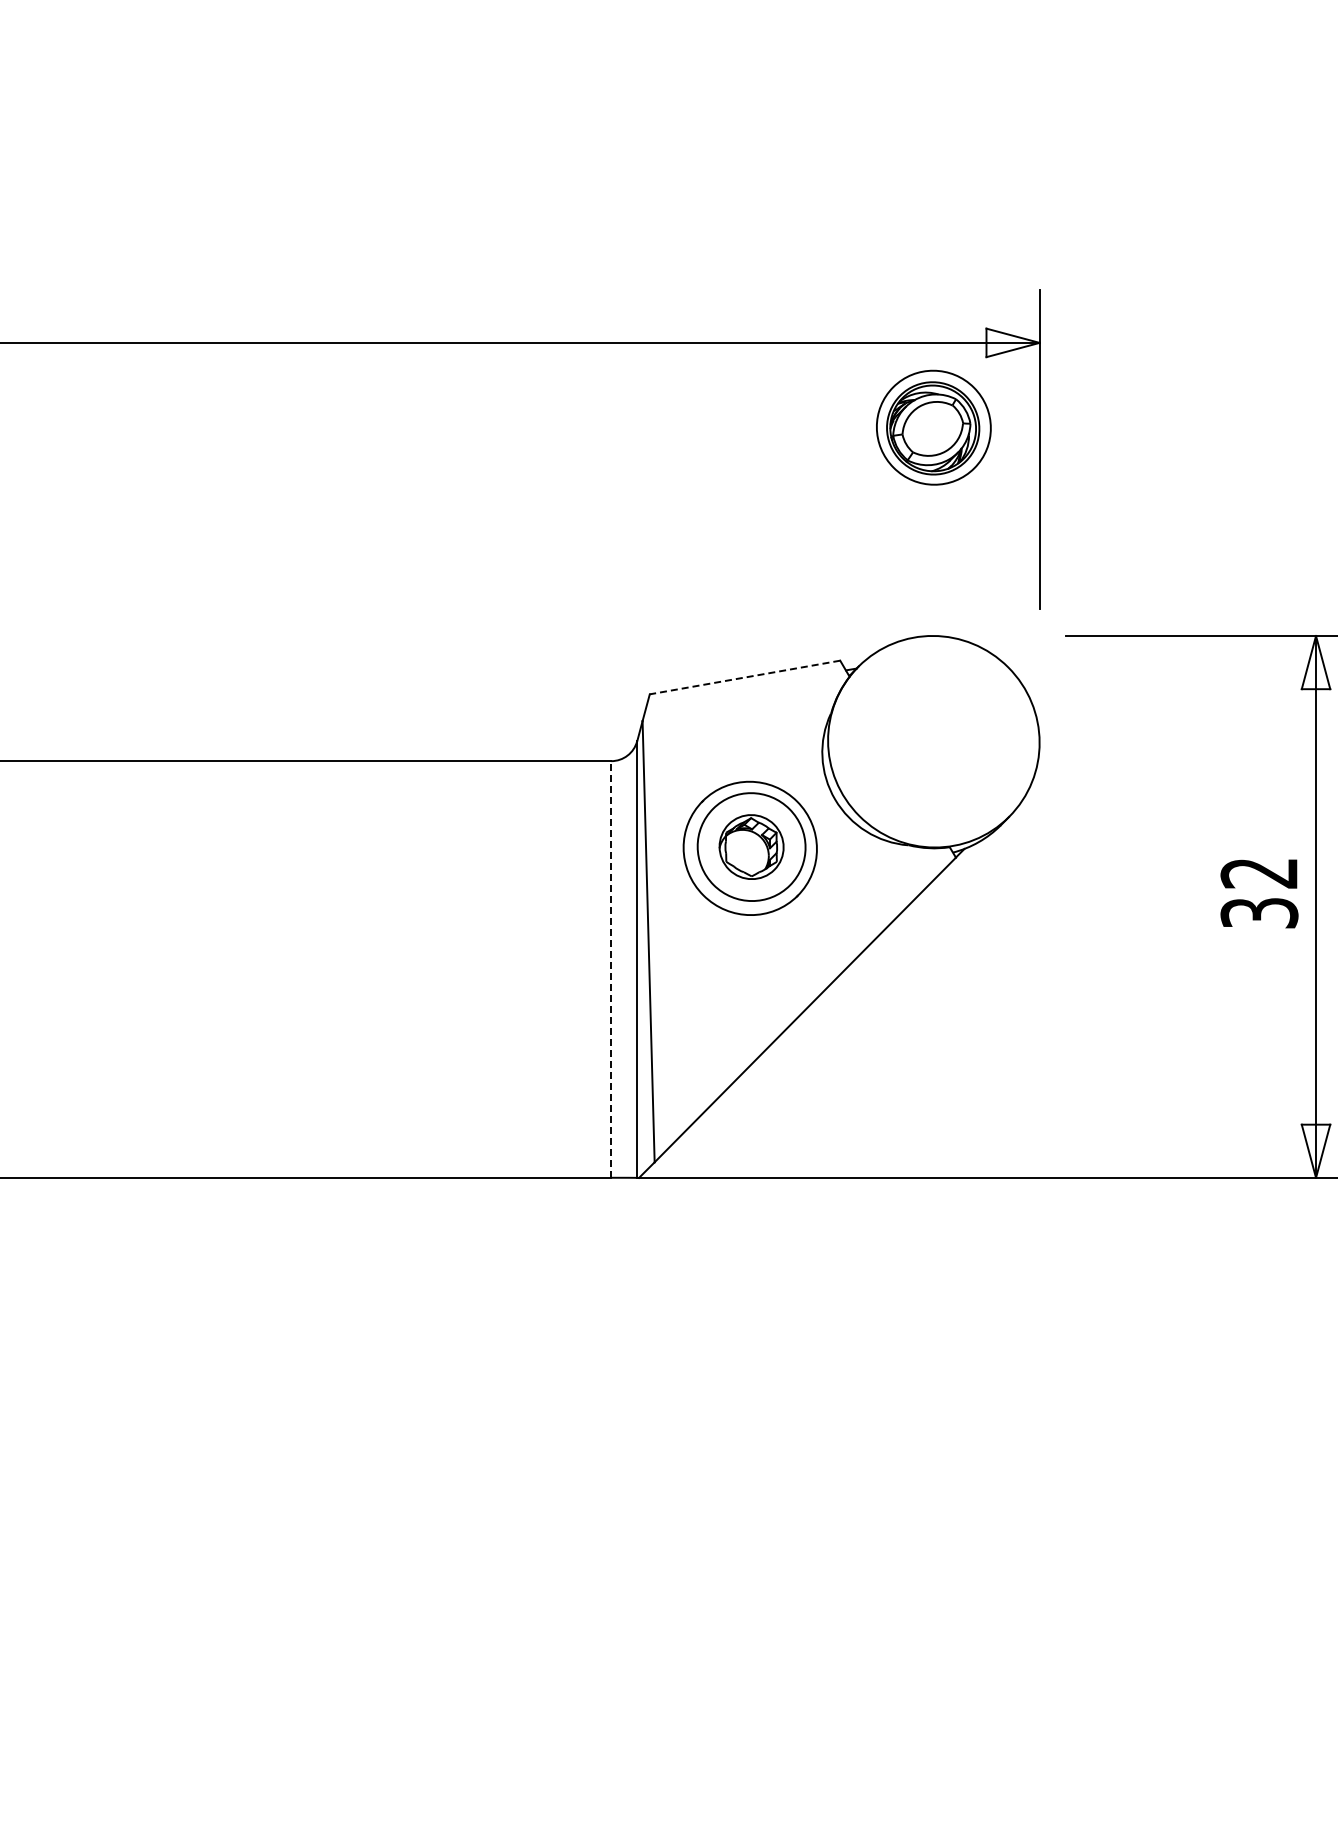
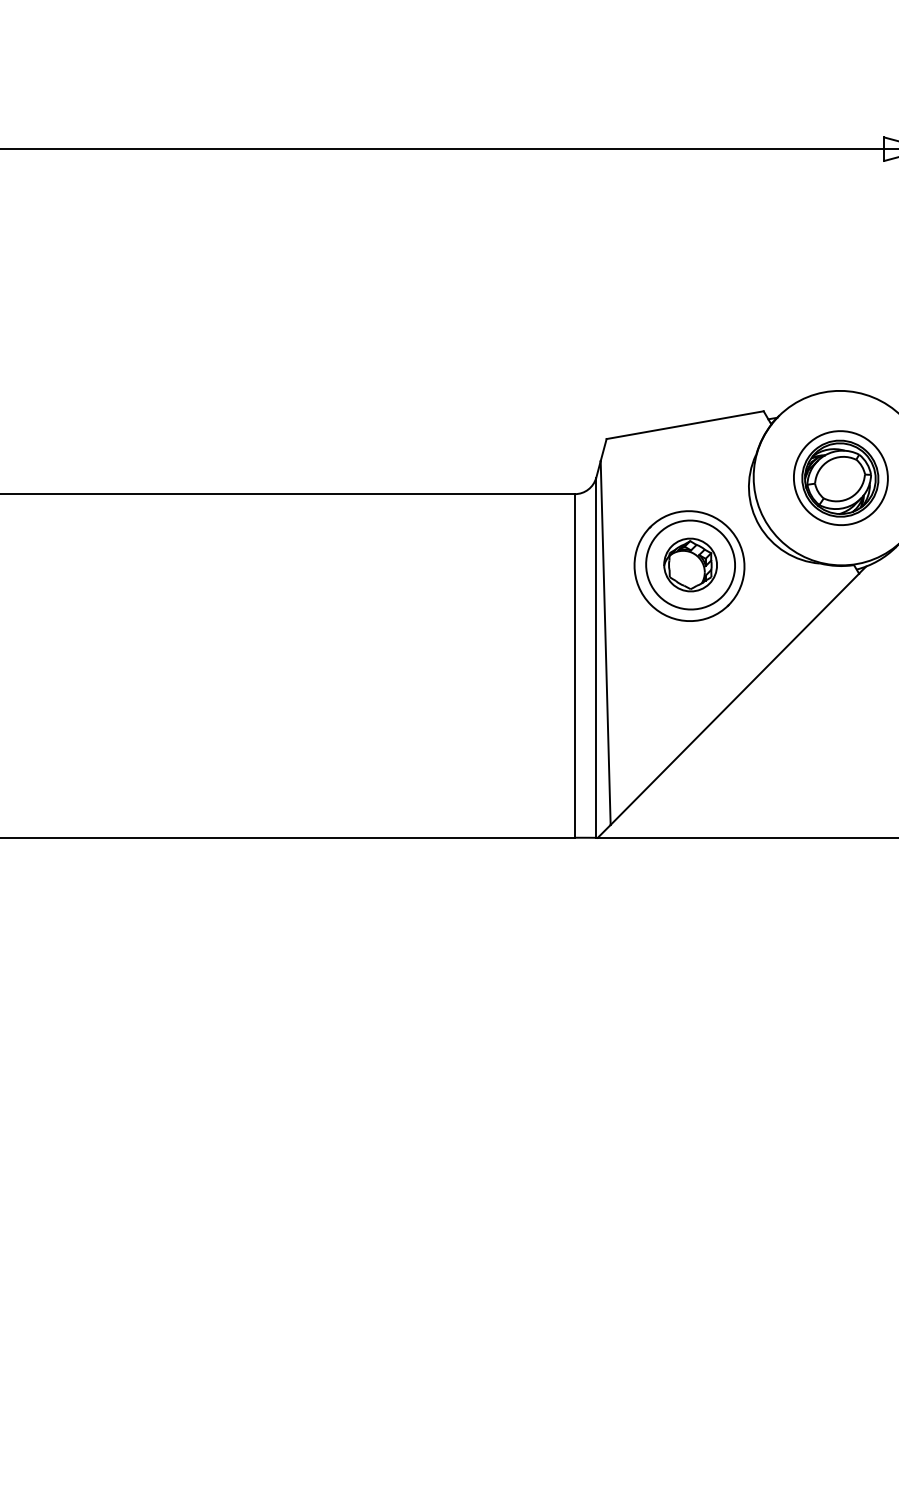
part: (933, 427) -> (840, 477), moved
line: (745, 677) -> (685, 425), dashed -> solid
line: (611, 969) -> (575, 665), dashed -> solid

